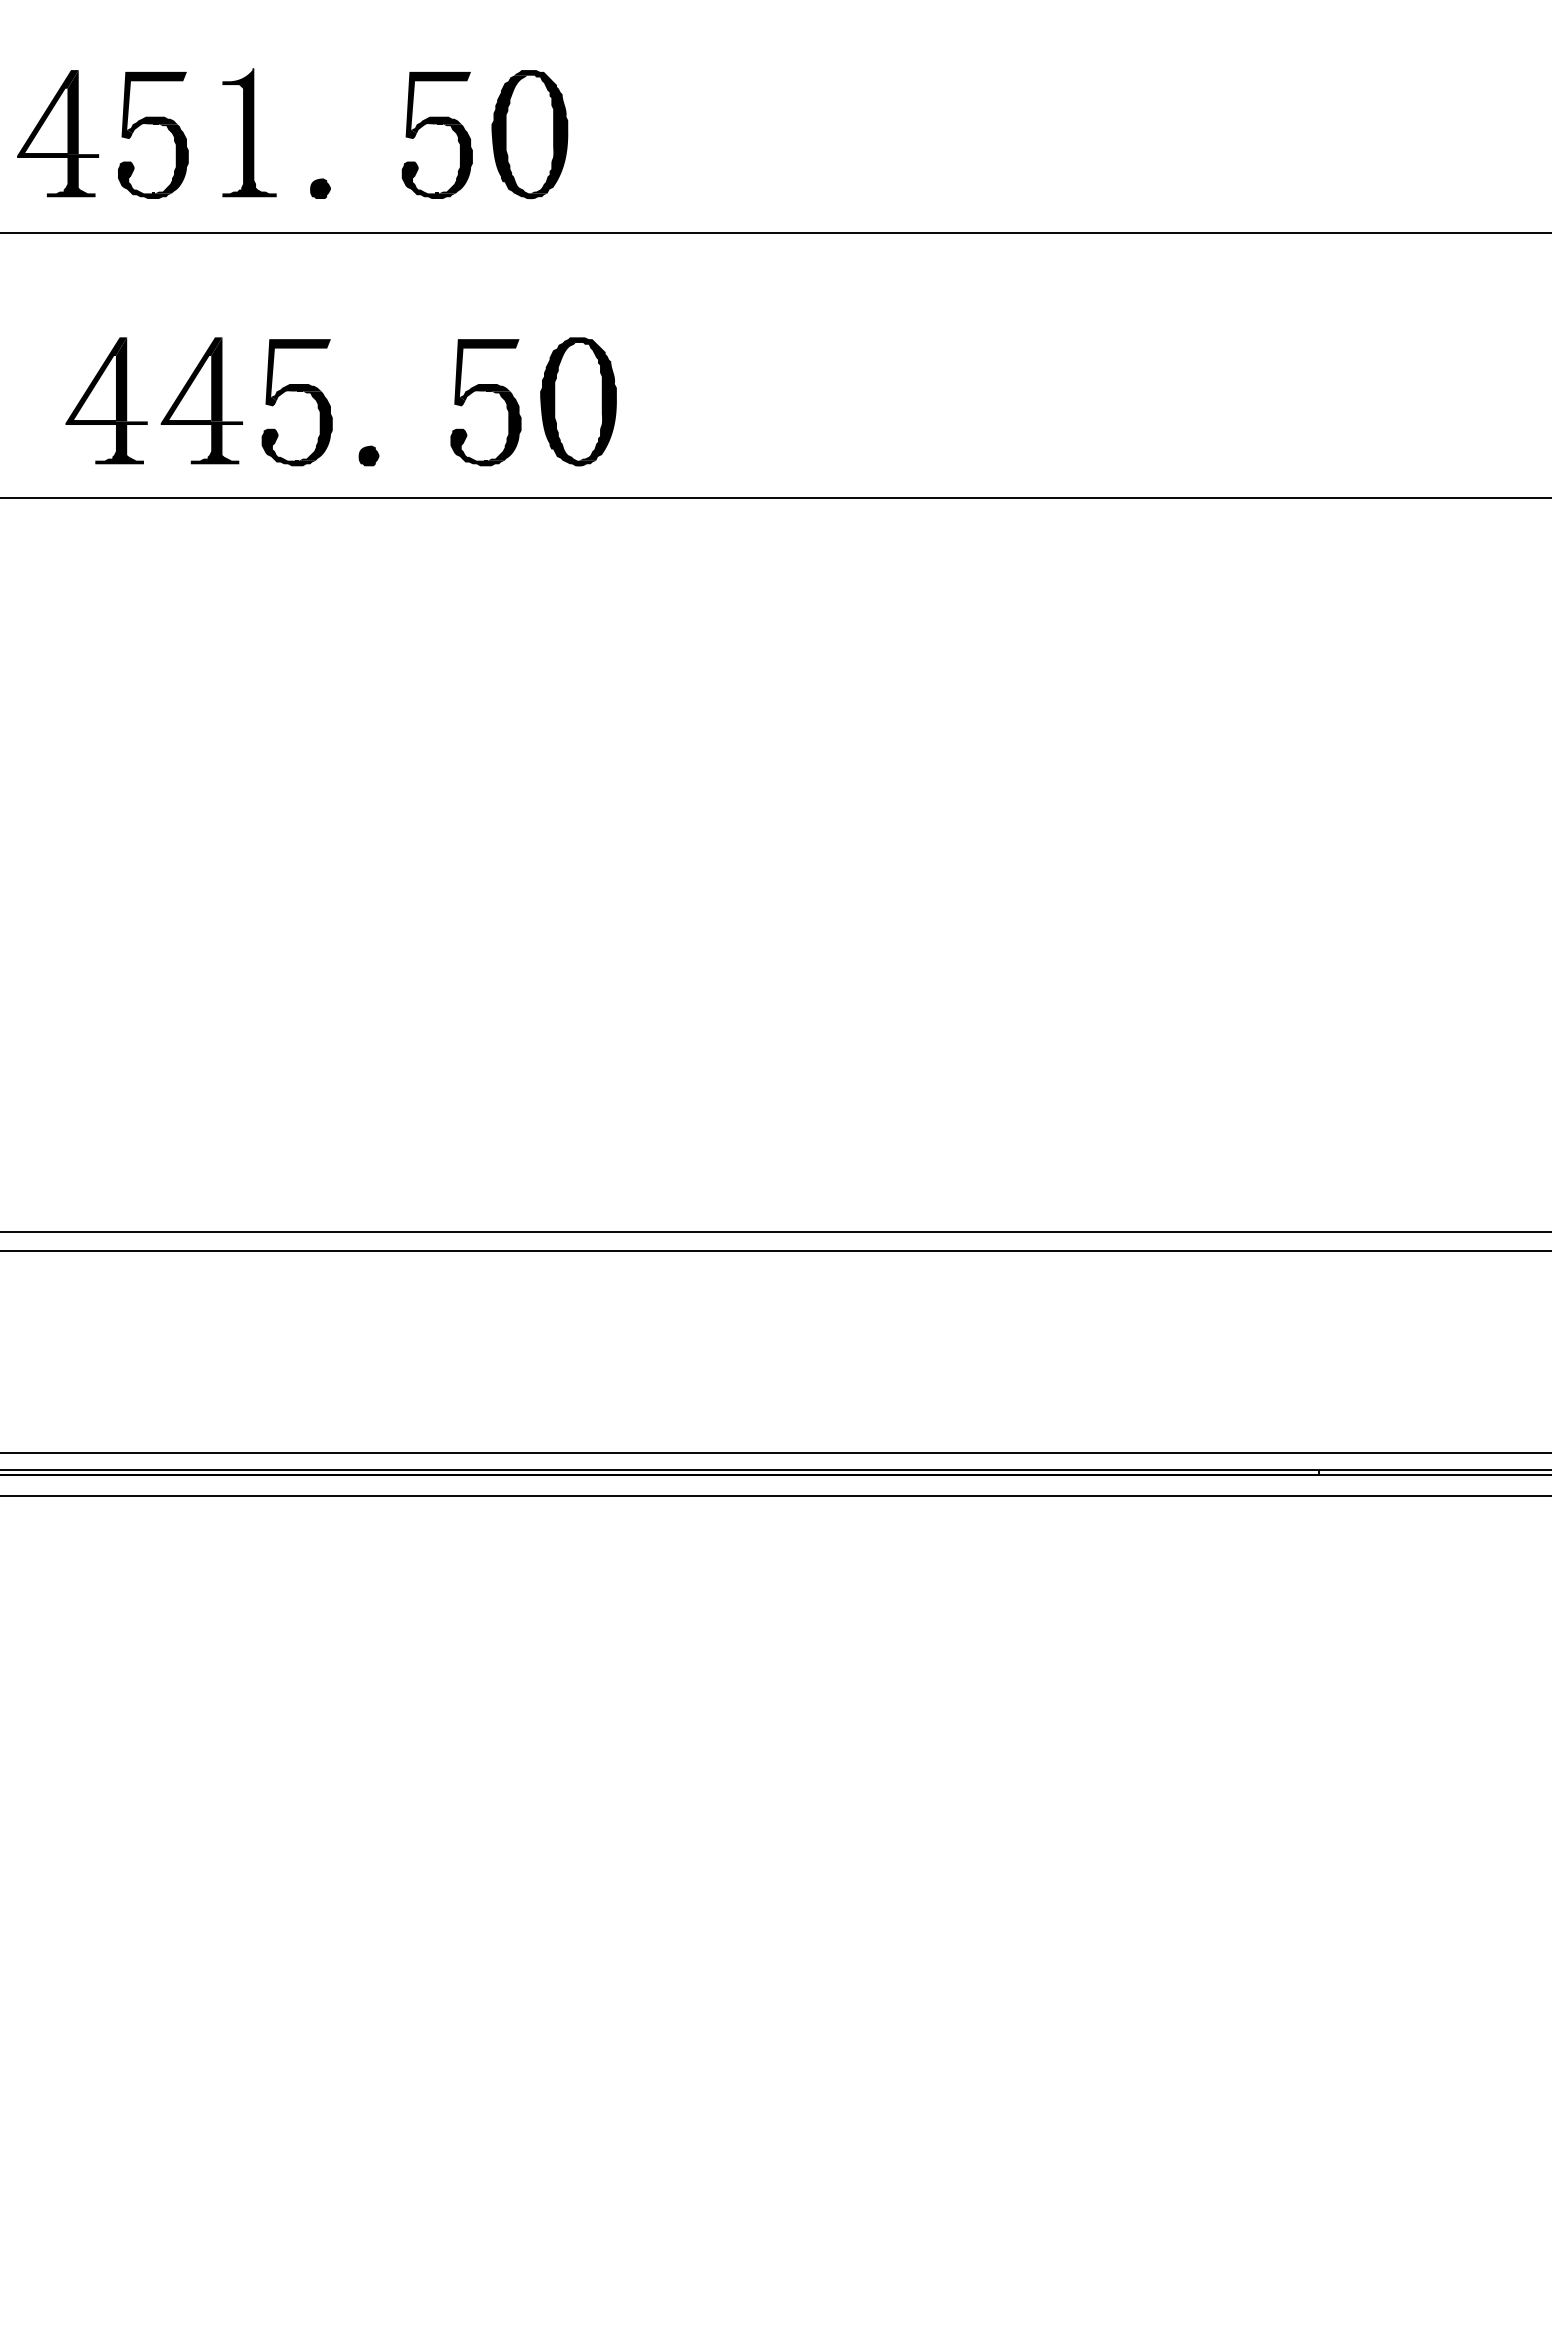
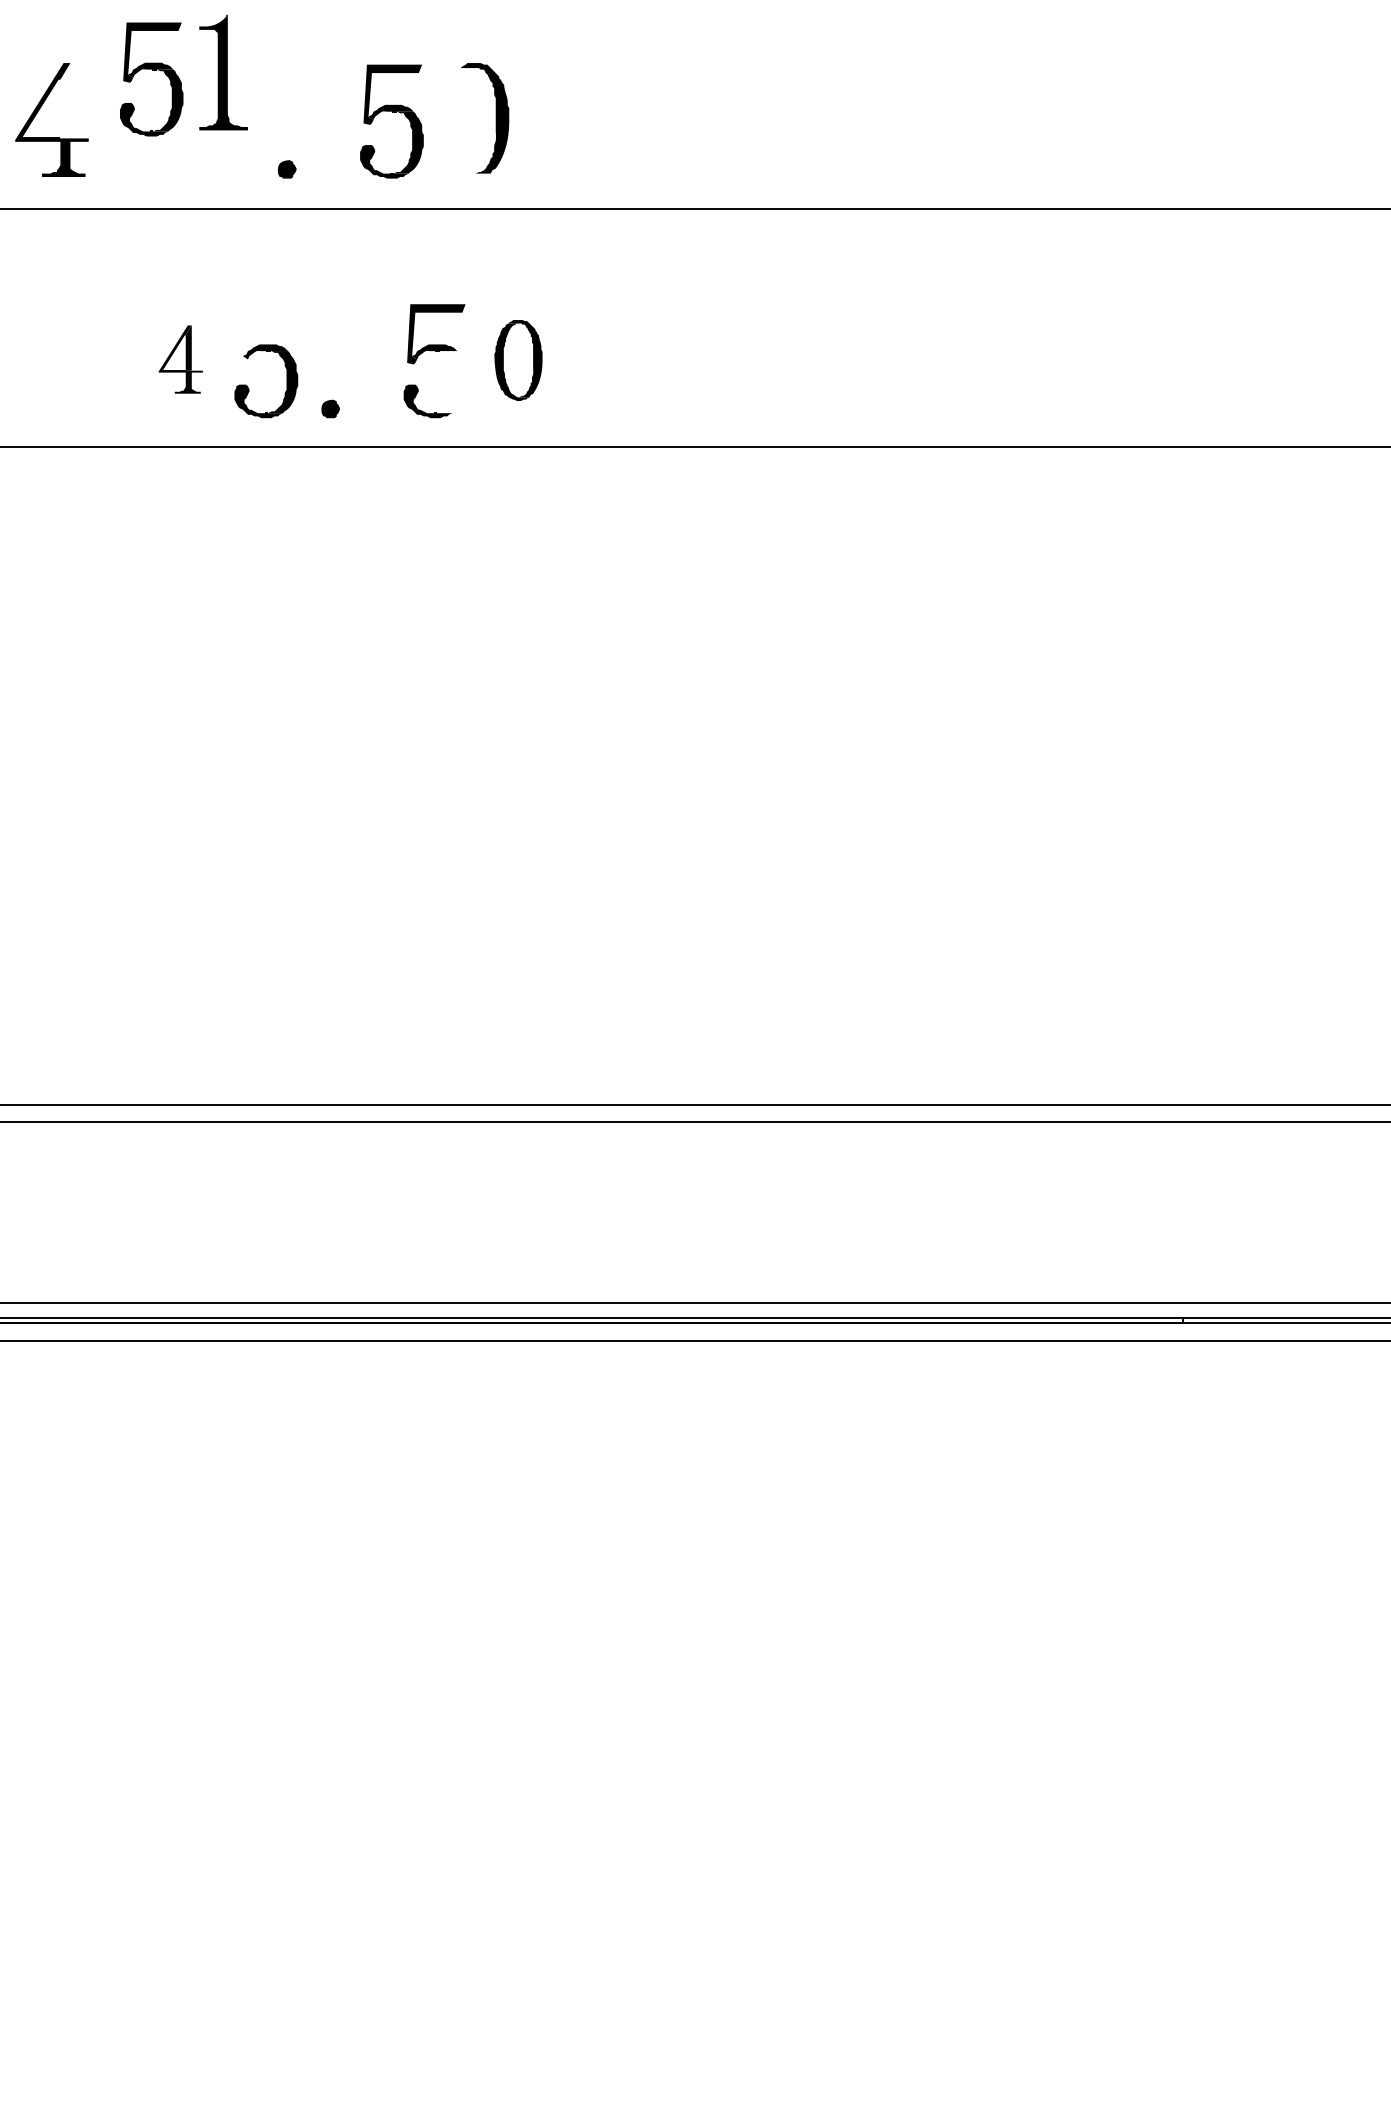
fill: (51, 112) -> (46, 101), removed
part: (153, 124) -> (151, 69), moved
part: (249, 132) -> (223, 72), moved
fill: (519, 137) -> (465, 123), removed
fill: (297, 372) -> (266, 334), removed
part: (106, 400) -> (95, 359), removed
part: (201, 400) -> (180, 359), size x0.6
part: (578, 401) -> (518, 360), size x0.7
fill: (502, 425) -> (450, 381), removed

